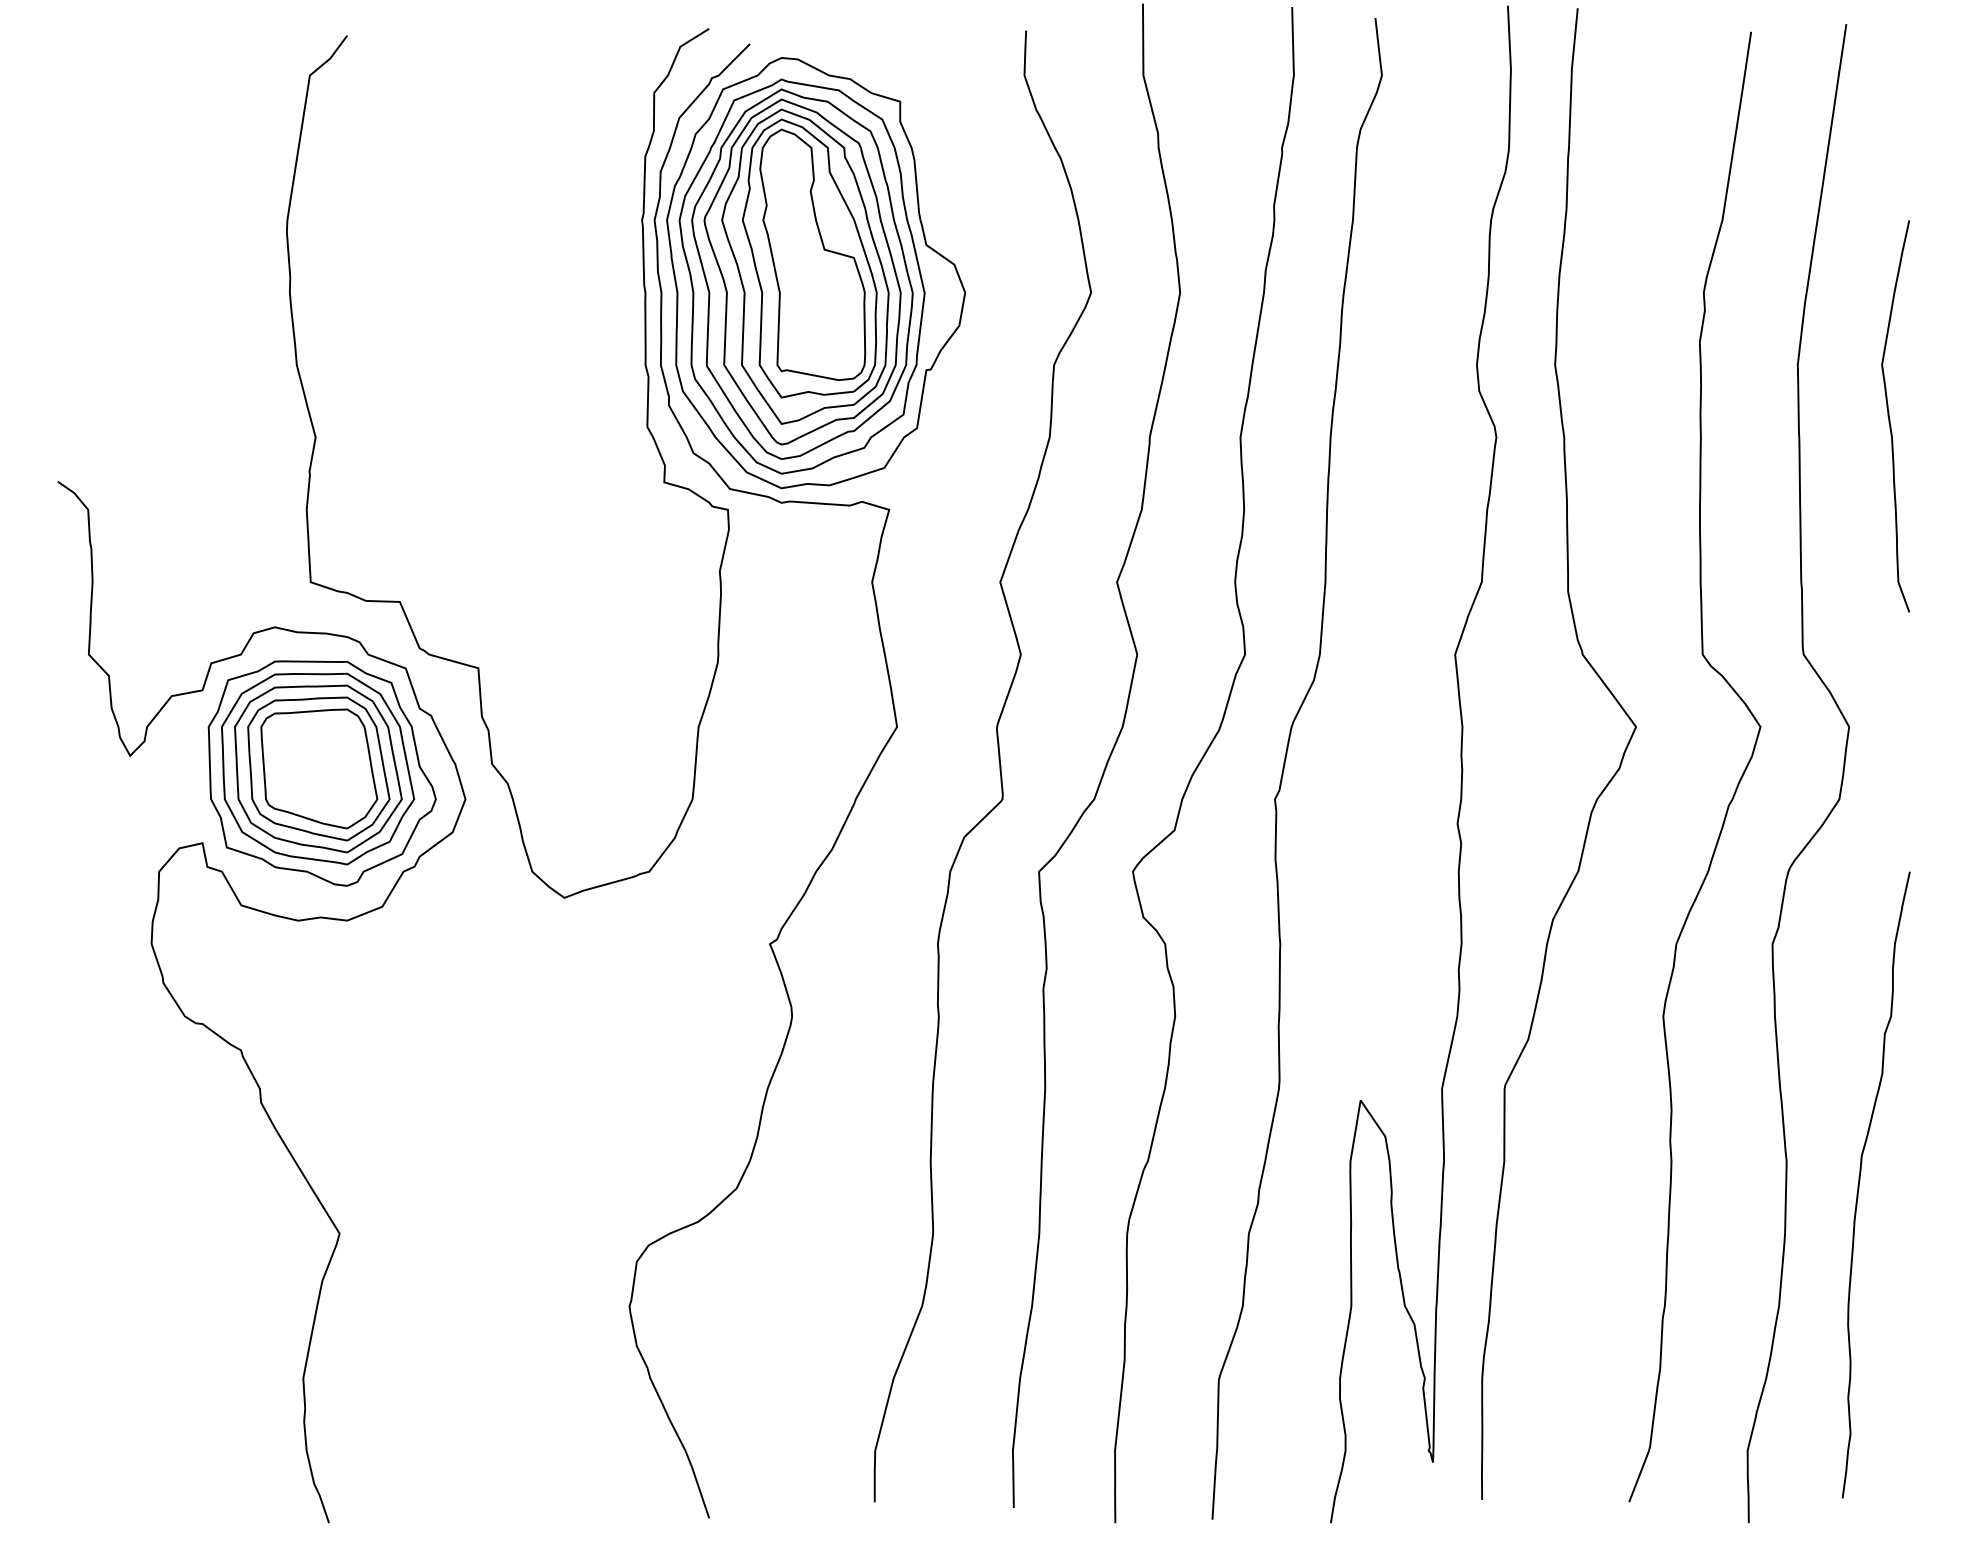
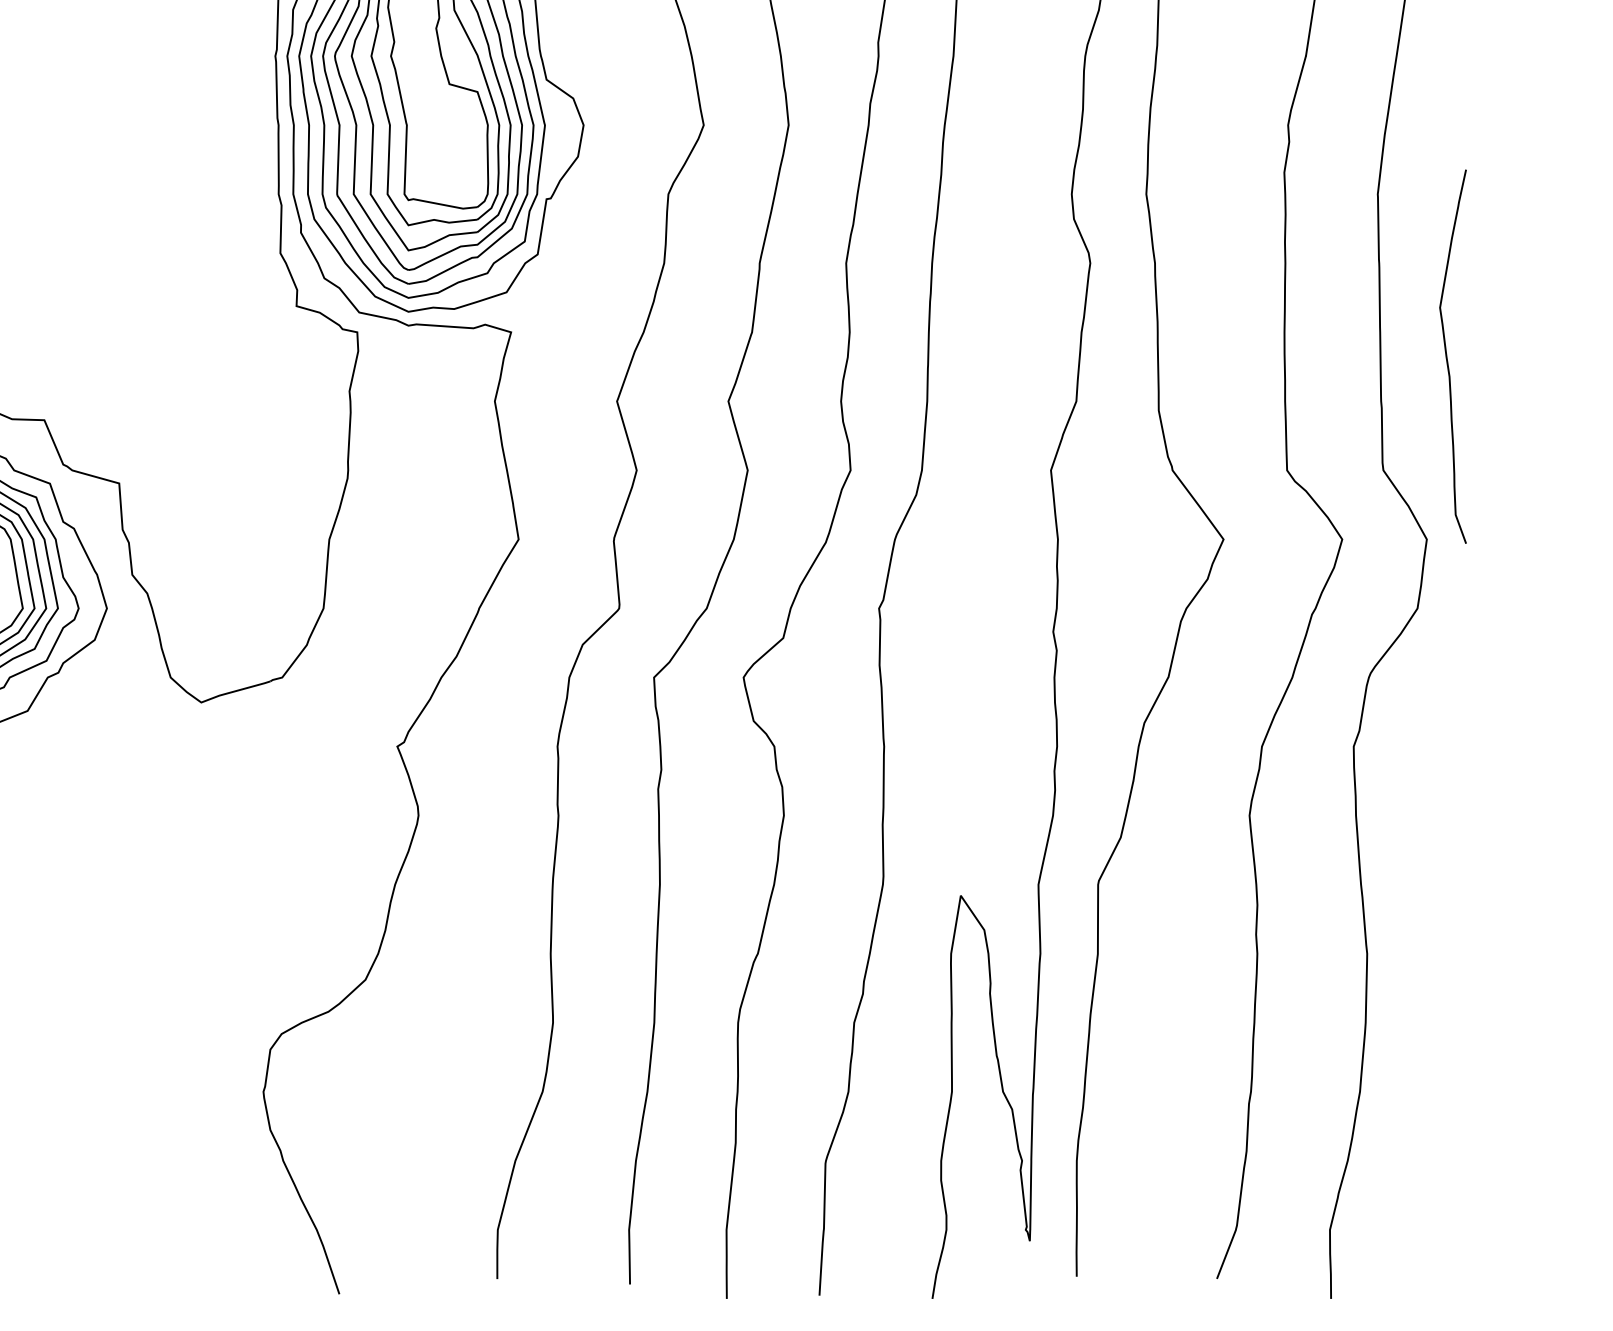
curve: (1890, 419) -> (1448, 359), moved
curve: (1860, 1181) -> (1437, 973), removed

